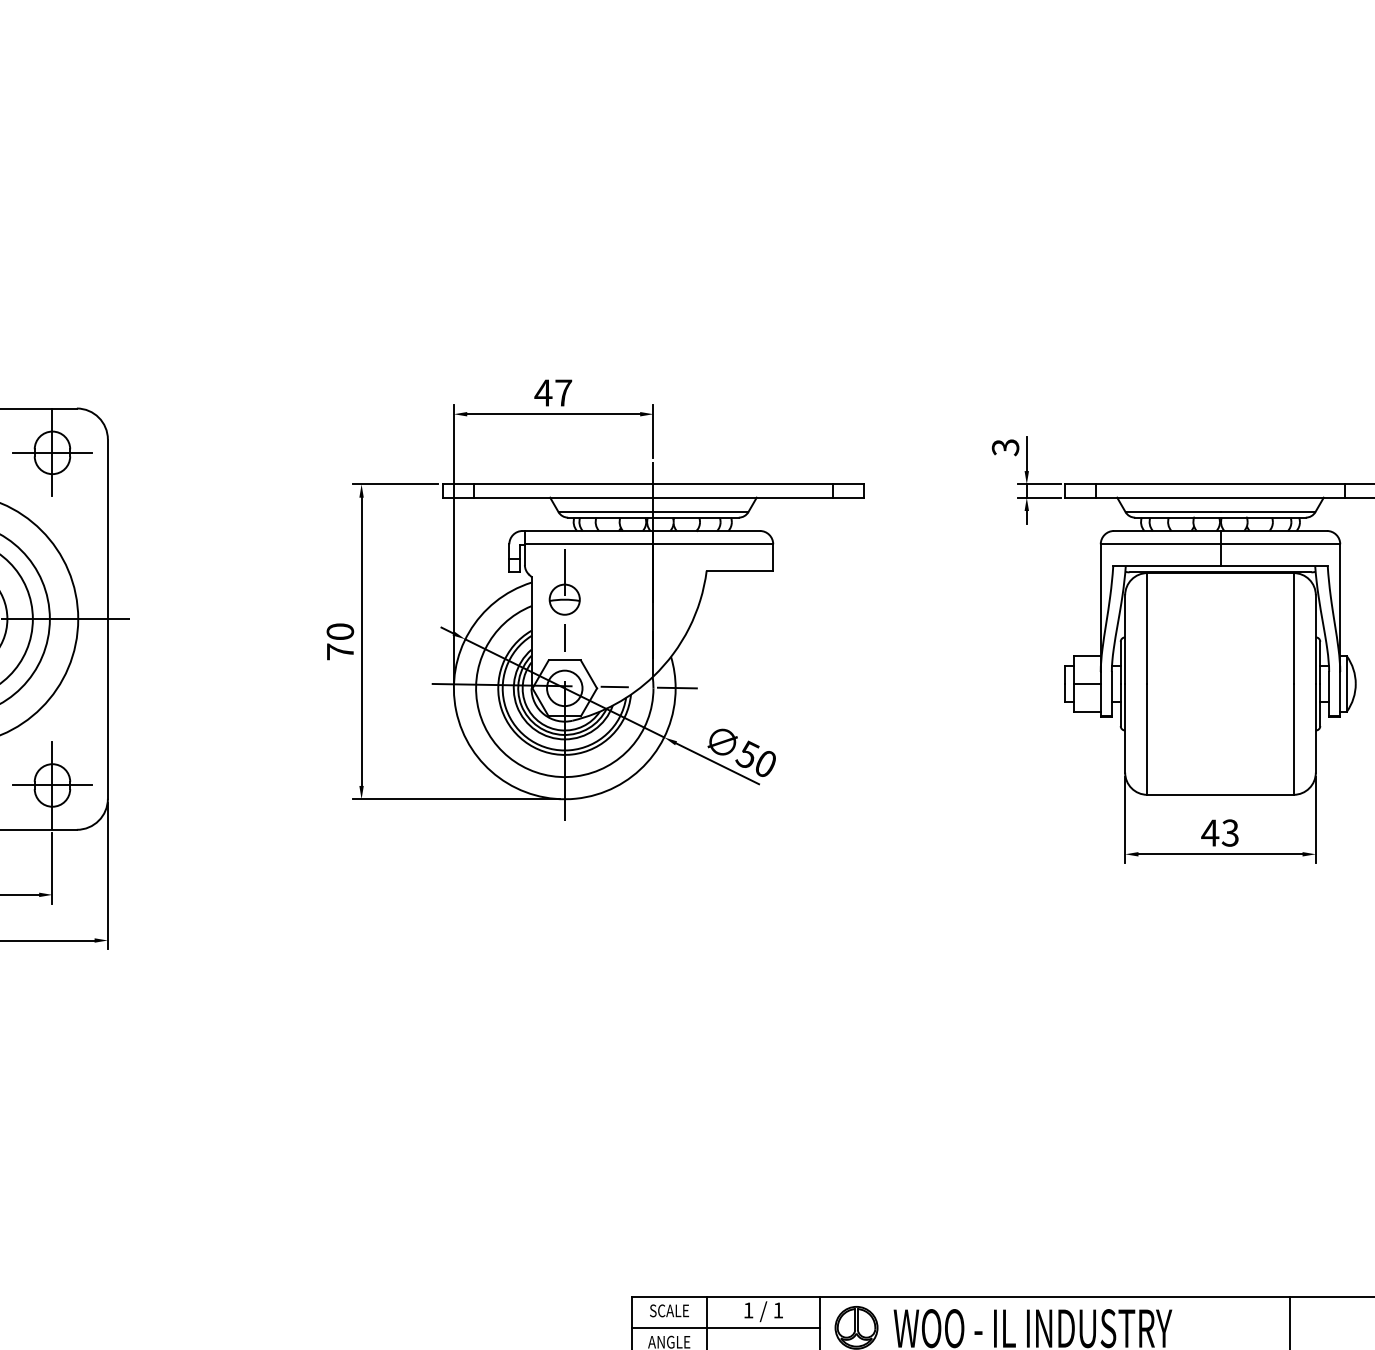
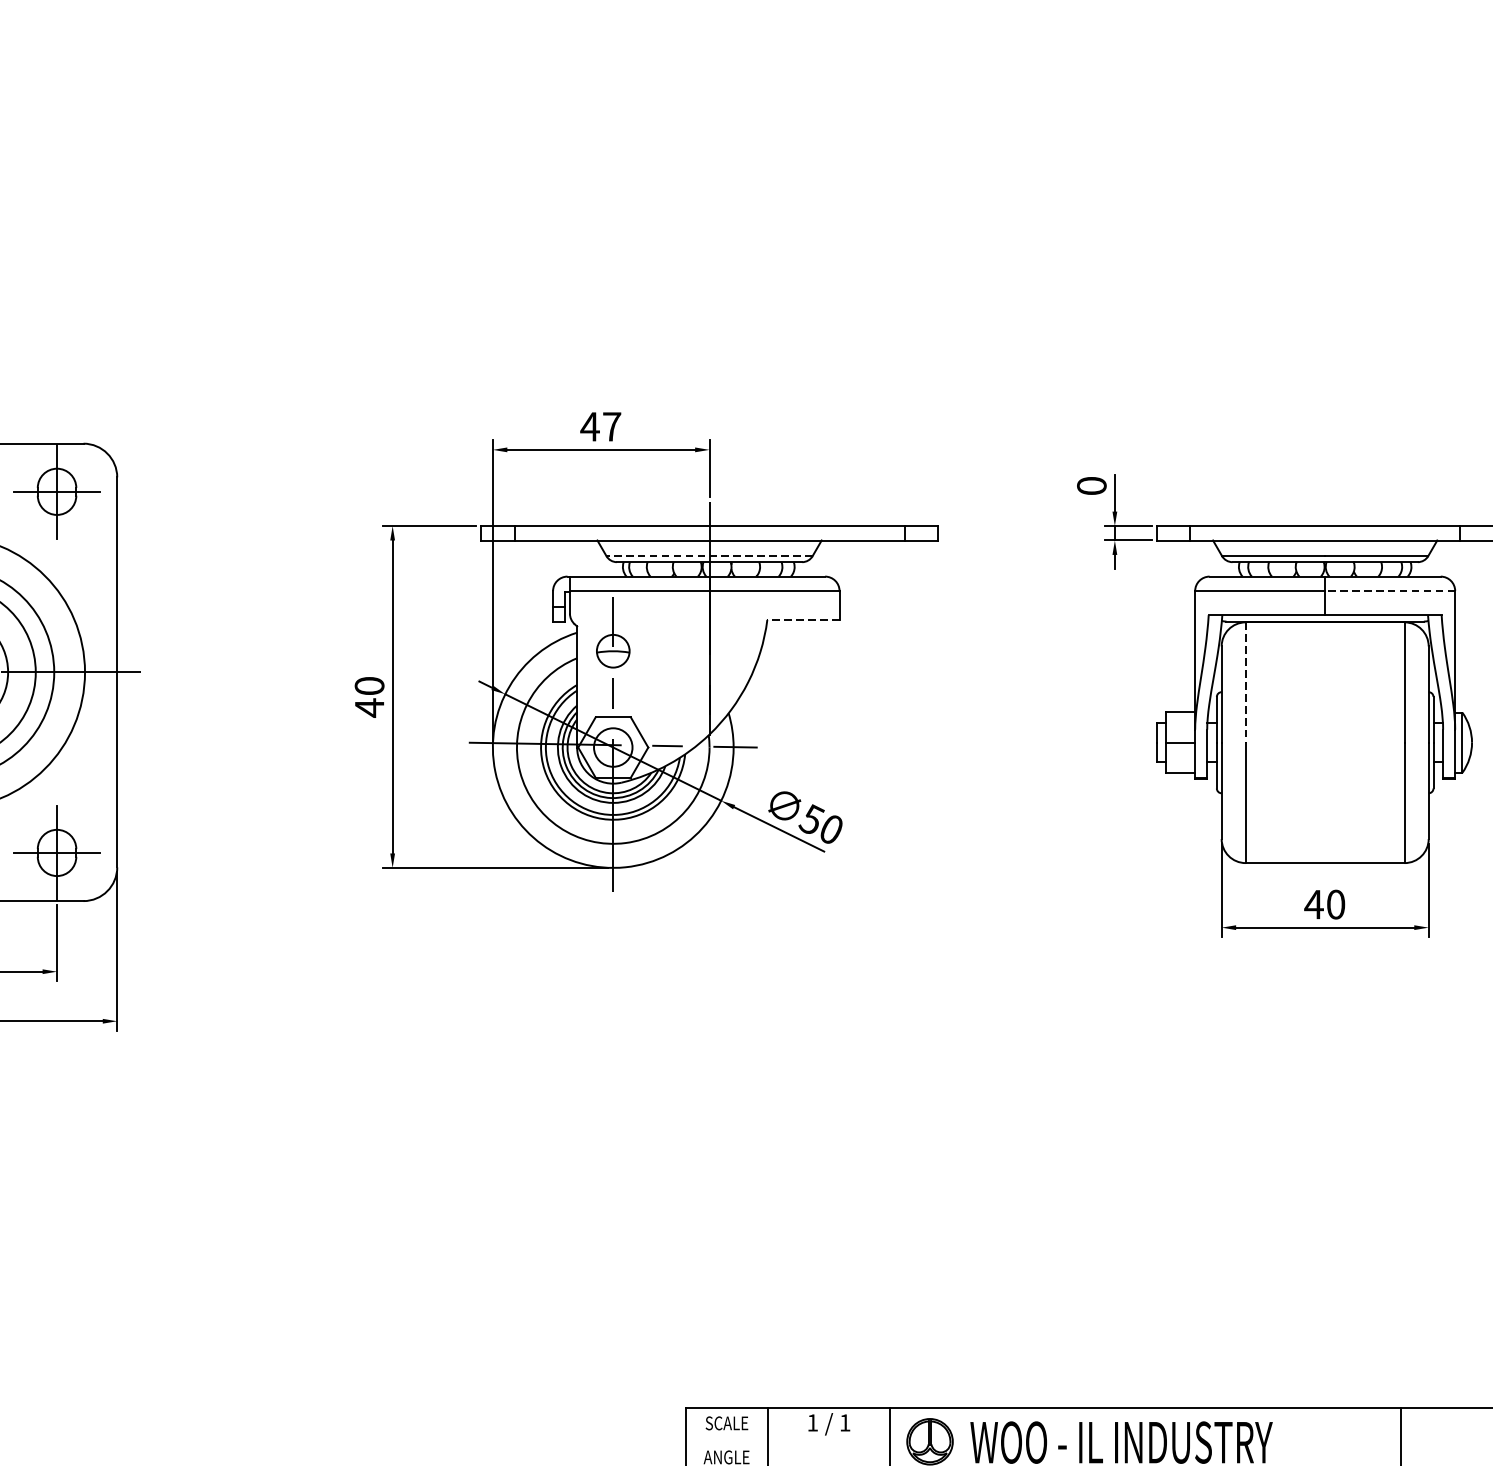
text: (1005, 447) -> (1091, 486), 3 -> 0
line: (653, 512) -> (709, 556), solid -> dashed
line: (1280, 544) -> (1390, 591), solid -> dashed
line: (739, 570) -> (802, 619), solid -> dashed
line: (1147, 629) -> (1245, 683), solid -> dashed
text: (340, 652) -> (369, 708), 70 -> 40
text: (1229, 832) -> (1334, 903), 43 -> 40
line: (725, 1328) -> (787, 1442), removed

